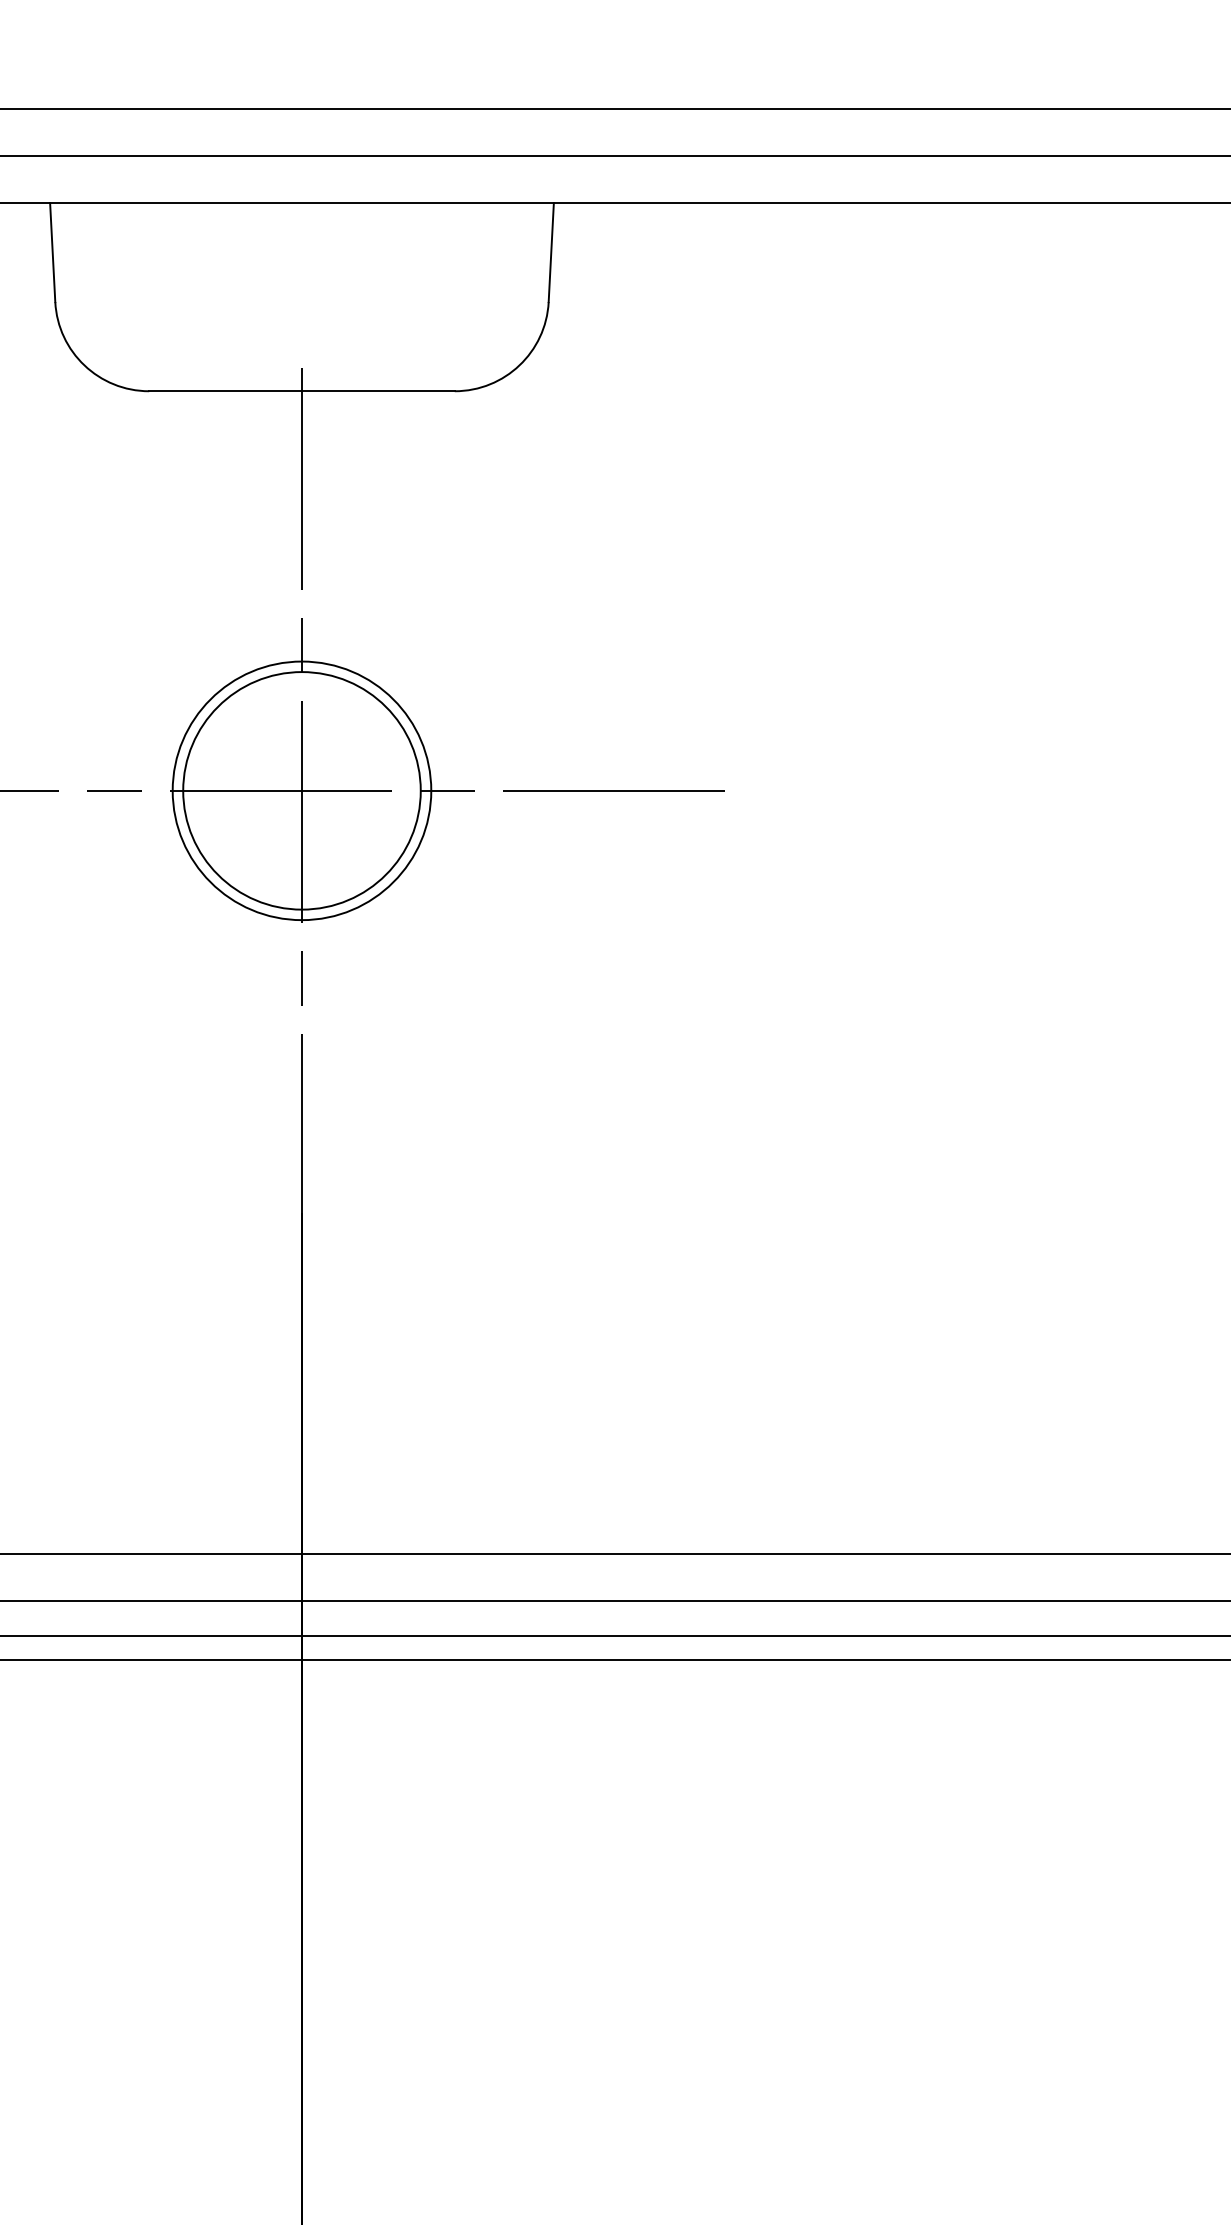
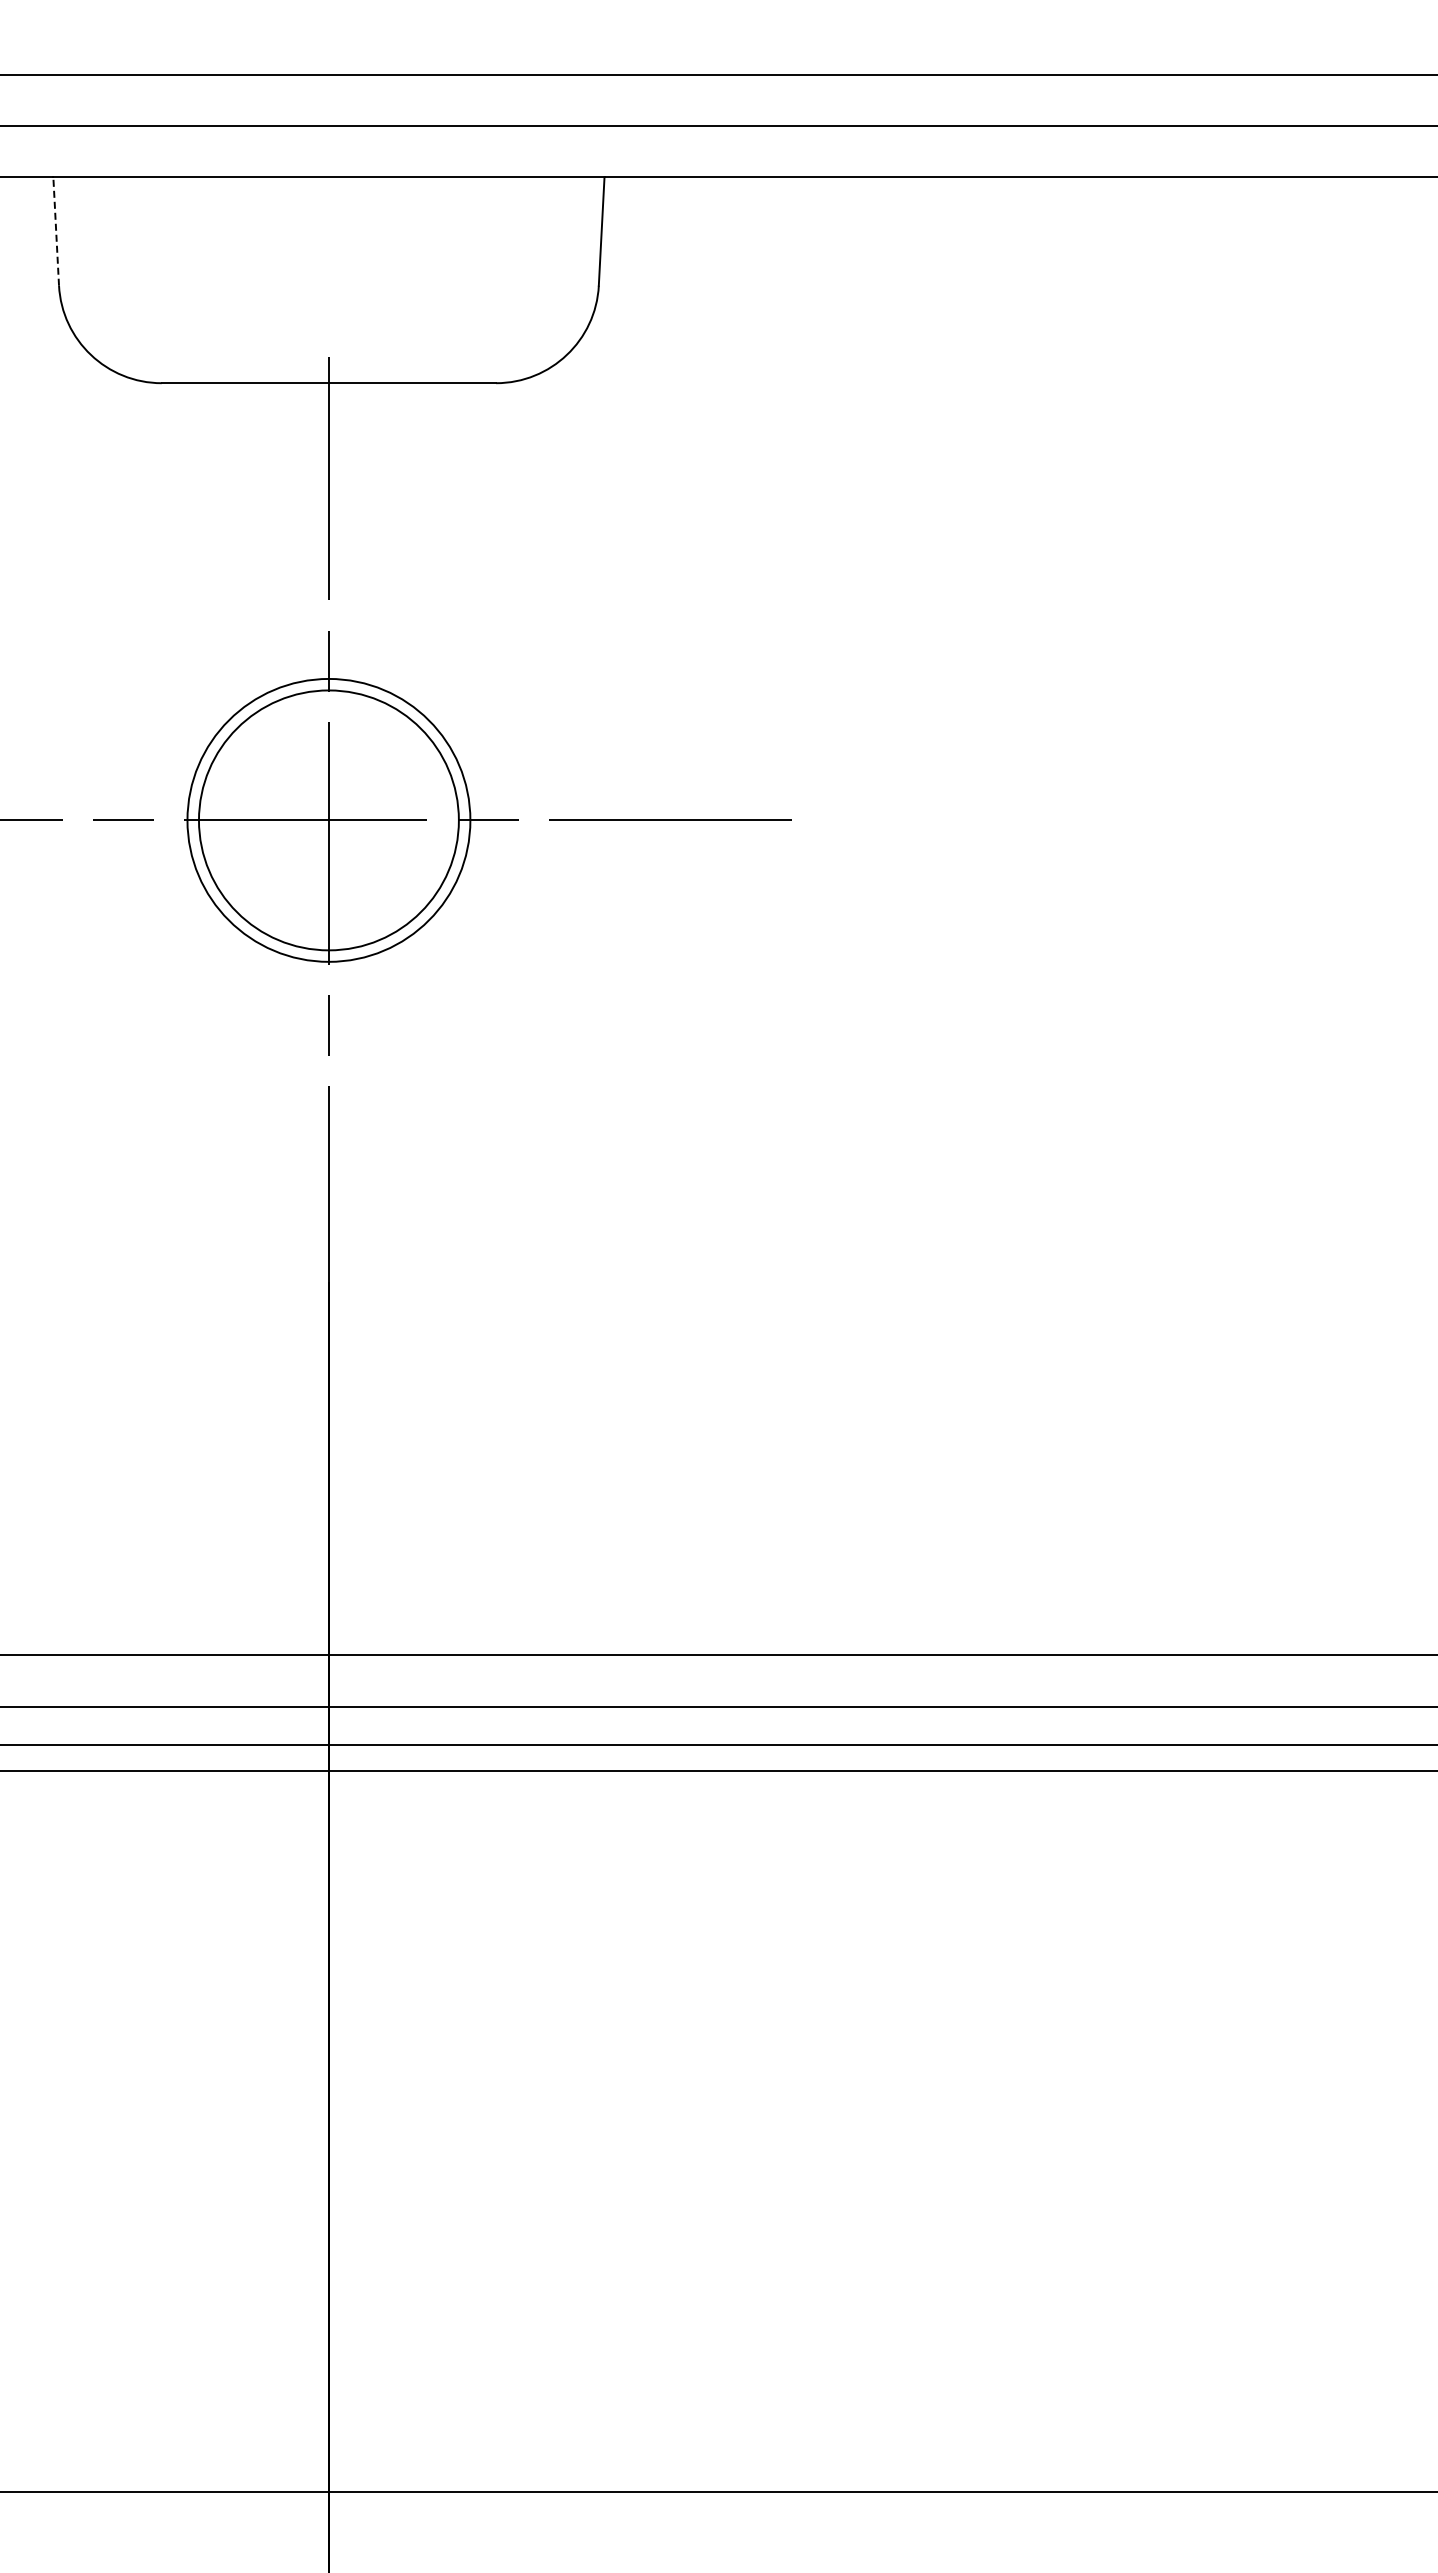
line: (52, 252) -> (56, 231), solid -> dashed

